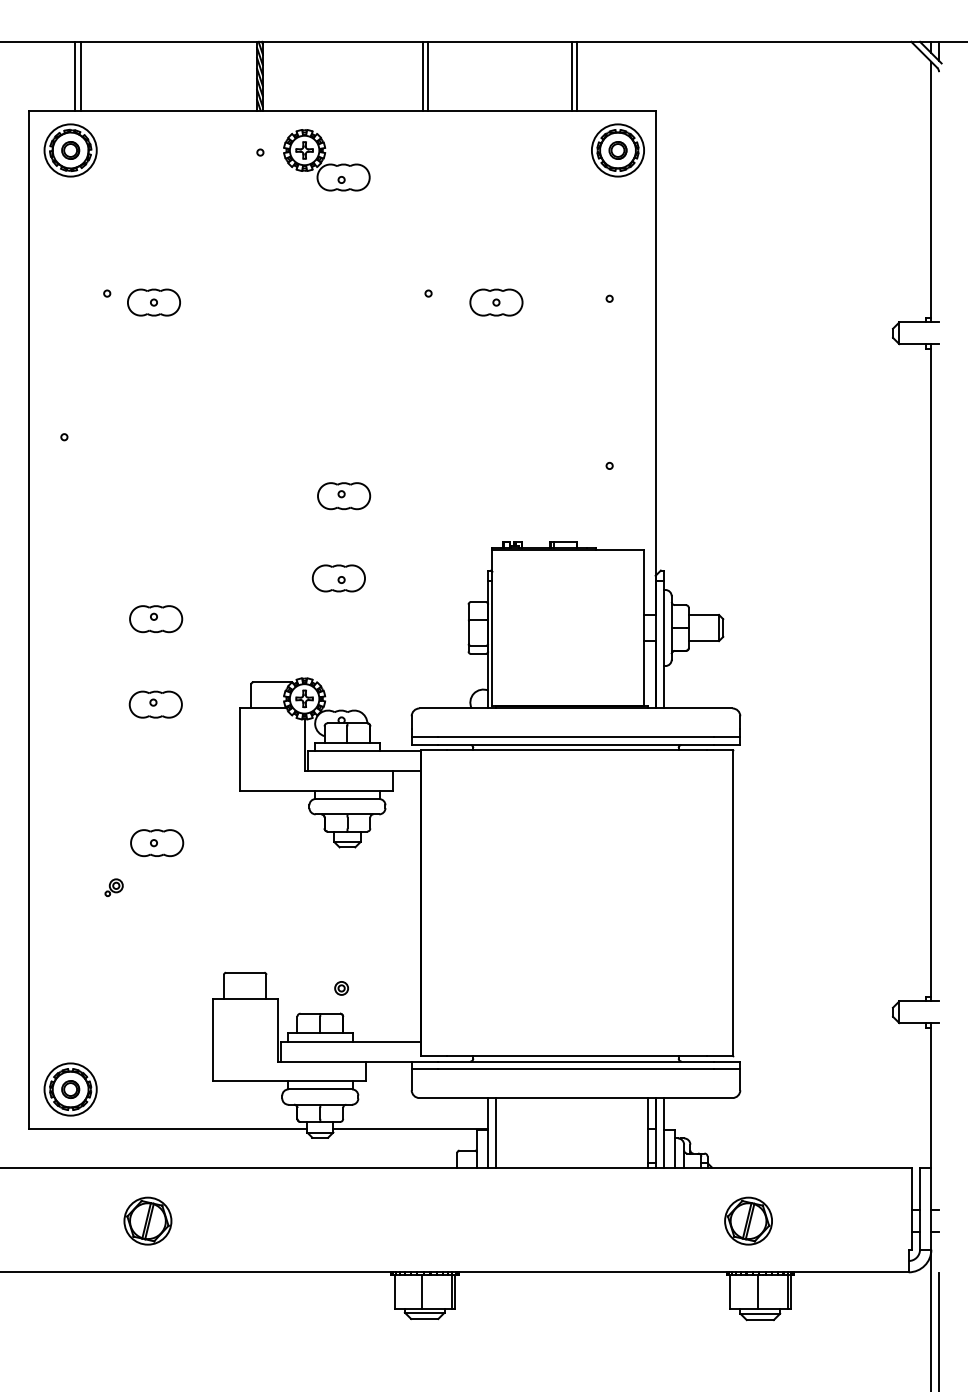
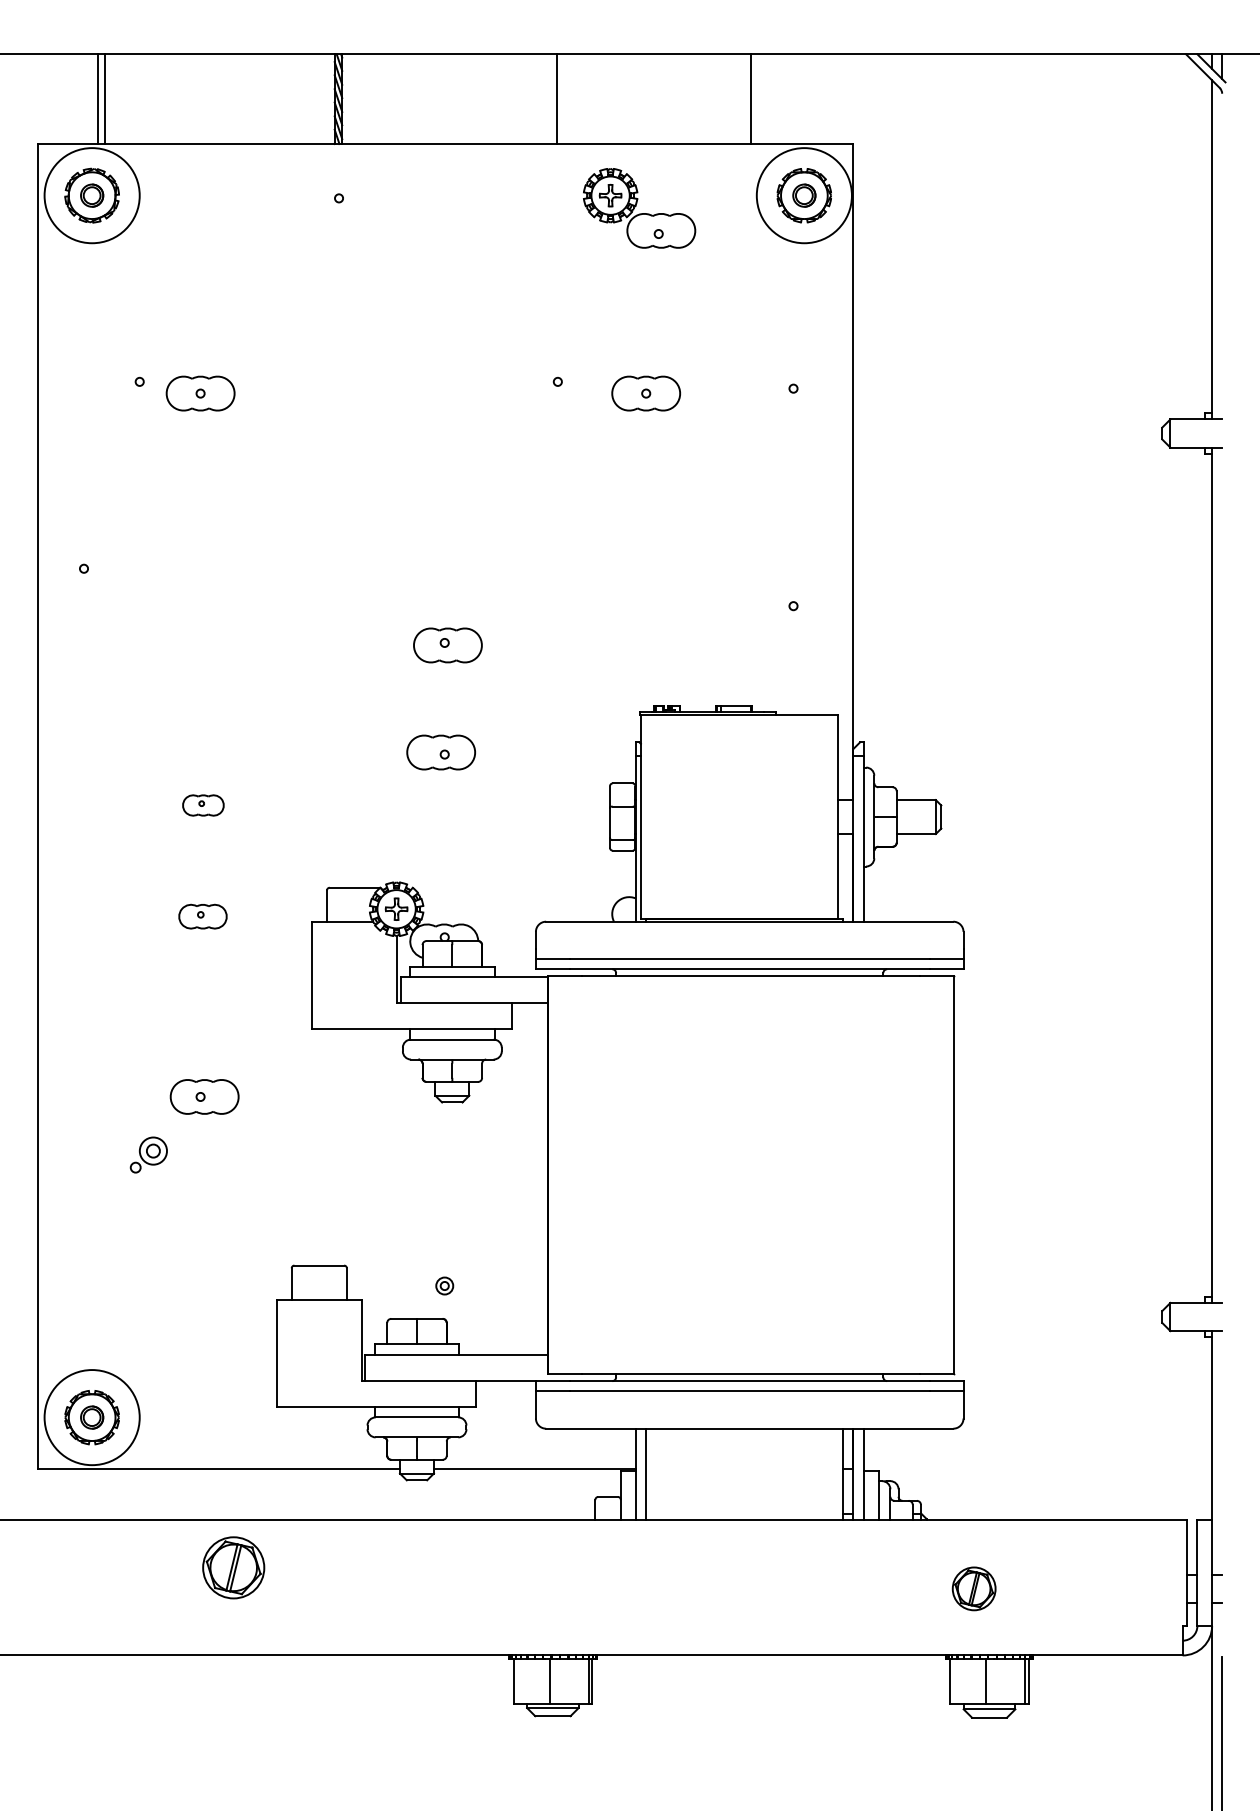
line: (422, 76) -> (550, 99), removed
line: (571, 76) -> (743, 99), removed
circle: (70, 150) -> (92, 195), size x1.4
circle: (618, 150) -> (804, 195), size x1.4
part: (326, 160) -> (639, 208), moved
part: (156, 619) -> (203, 805), size x0.6
part: (155, 704) -> (202, 916), size x0.7
part: (113, 887) -> (148, 1154), size x1.6
circle: (70, 1089) -> (92, 1417), size x1.4
part: (147, 1220) -> (233, 1567), moved
part: (747, 1220) -> (973, 1588), size x0.7

